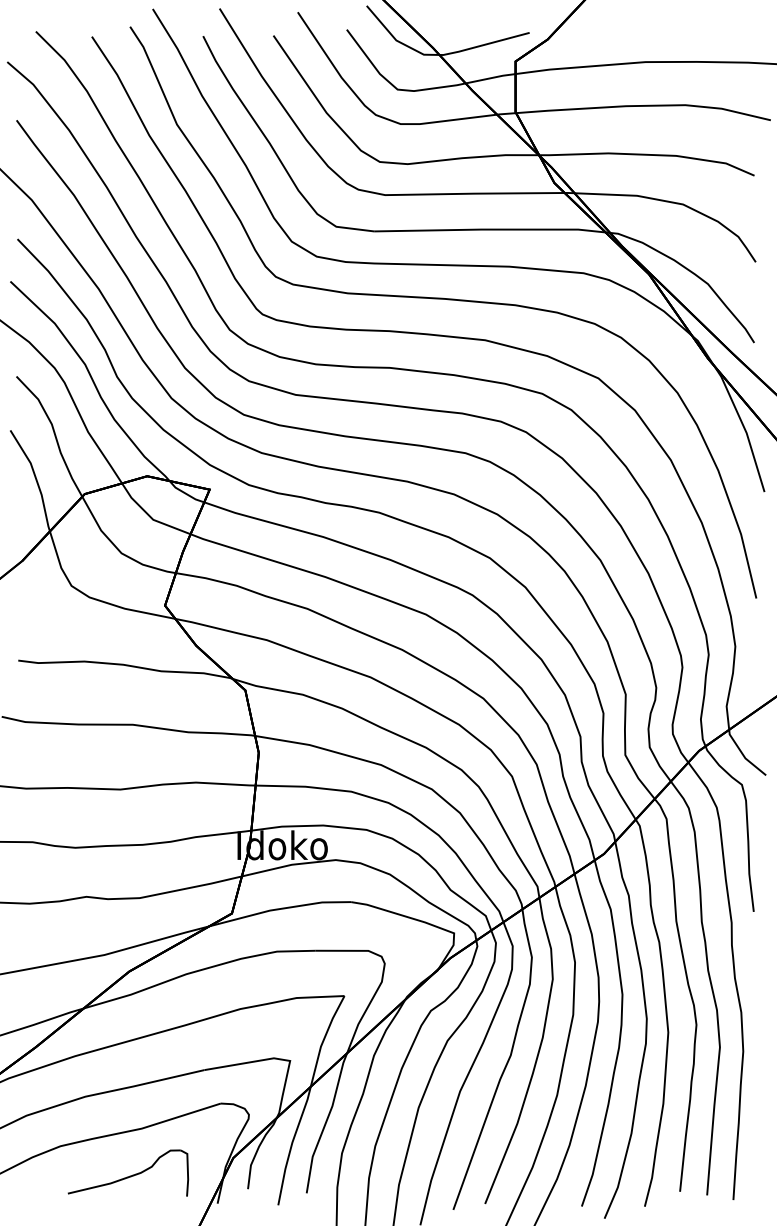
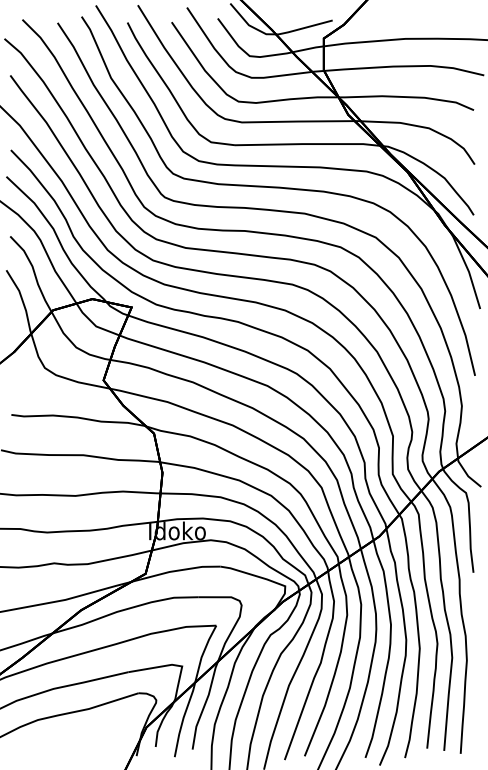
part: (128, 1172) -> (80, 736), removed

